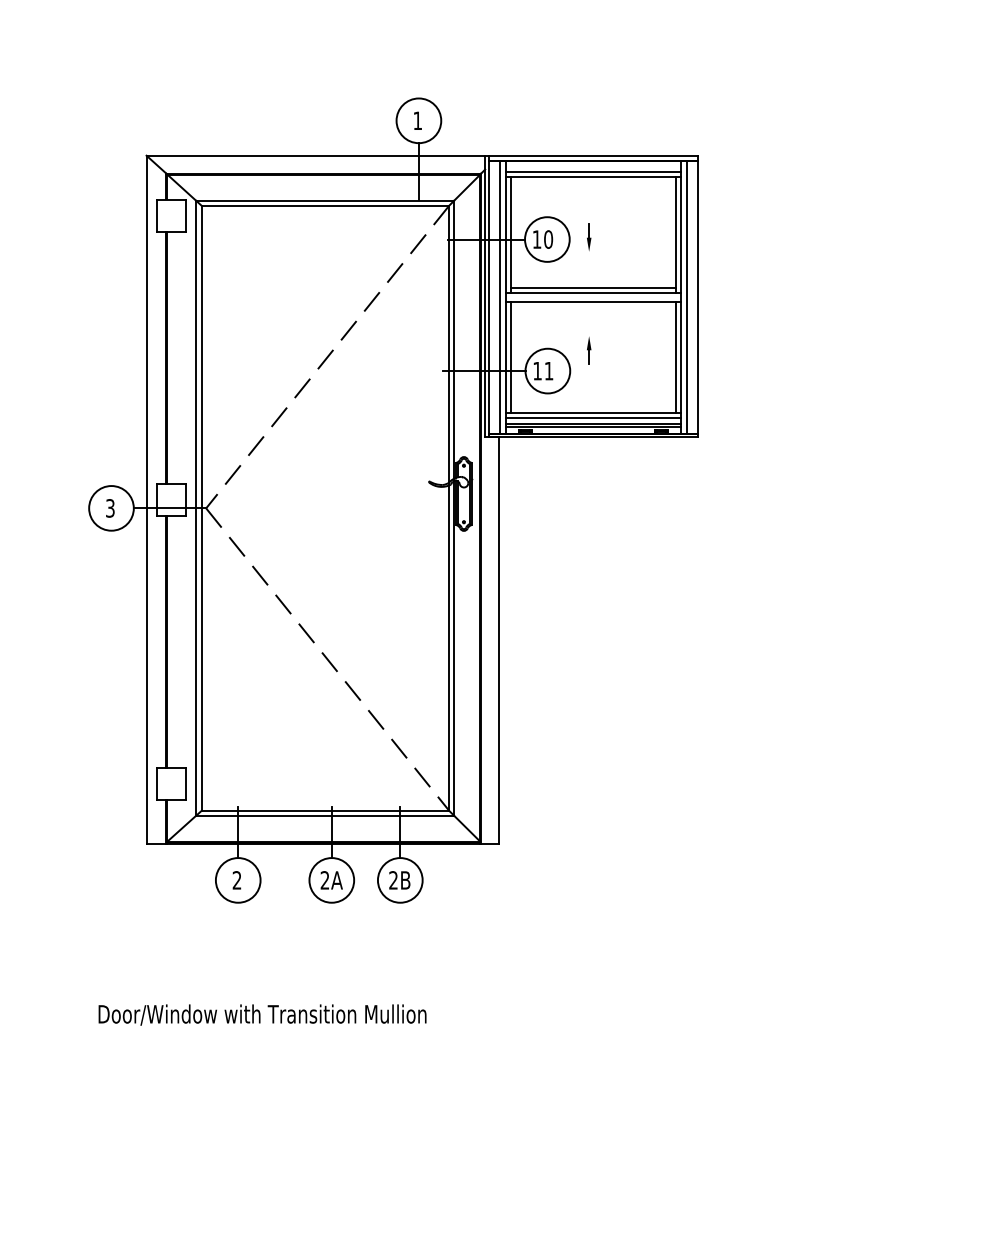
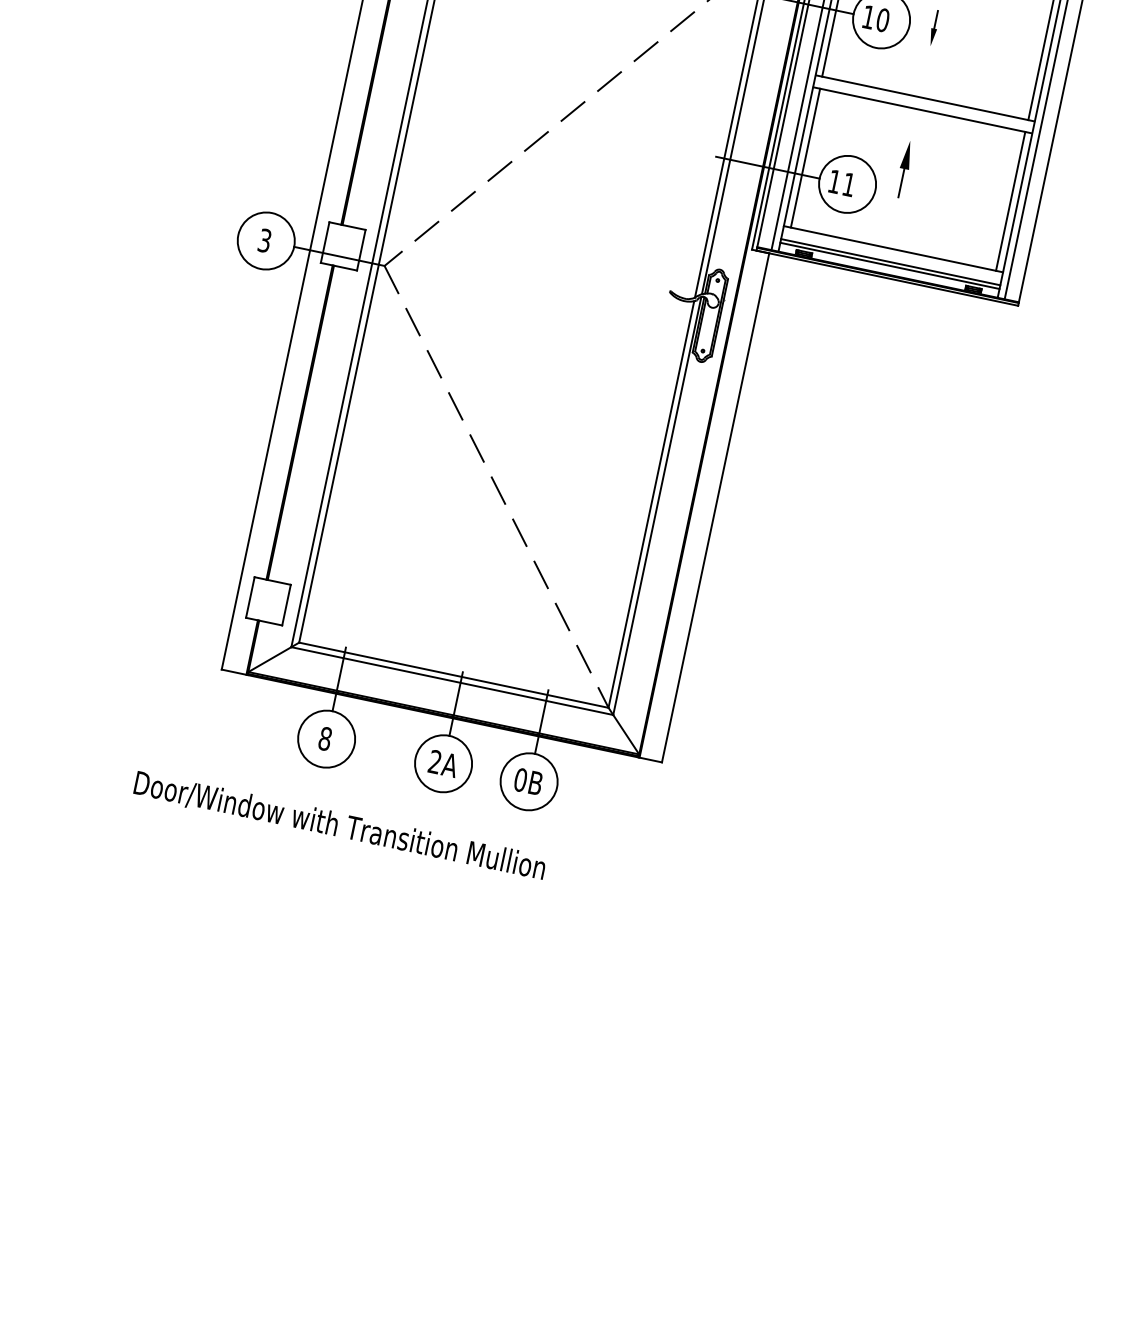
line: (593, 287) -> (926, 91), removed
part: (589, 350) -> (904, 169), size x1.6
line: (593, 418) -> (892, 255), removed
text: (236, 880) -> (324, 738), 2 -> 8
text: (393, 880) -> (520, 780), 2B -> 0B
text: (262, 1014) -> (340, 825), moved

